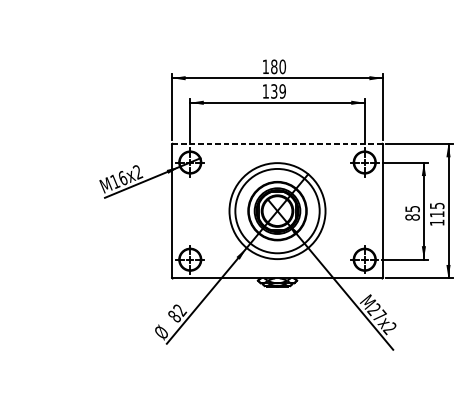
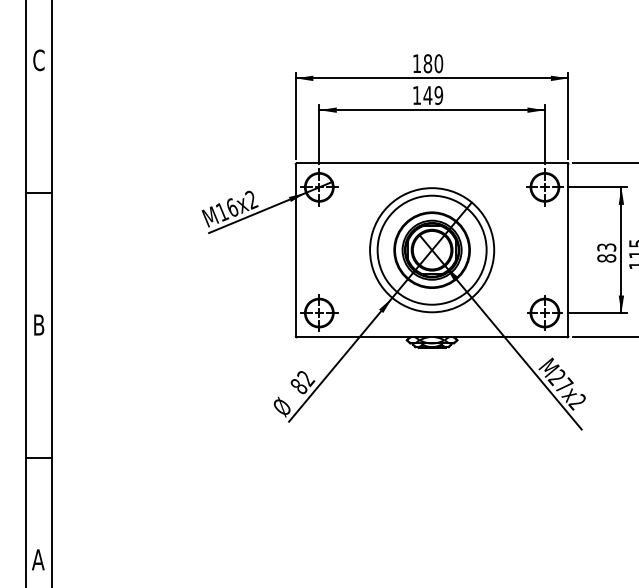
text: (273, 91) -> (427, 95), 139 -> 149
line: (277, 144) -> (432, 163), dashed -> solid
text: (412, 209) -> (606, 247), 85 -> 83

